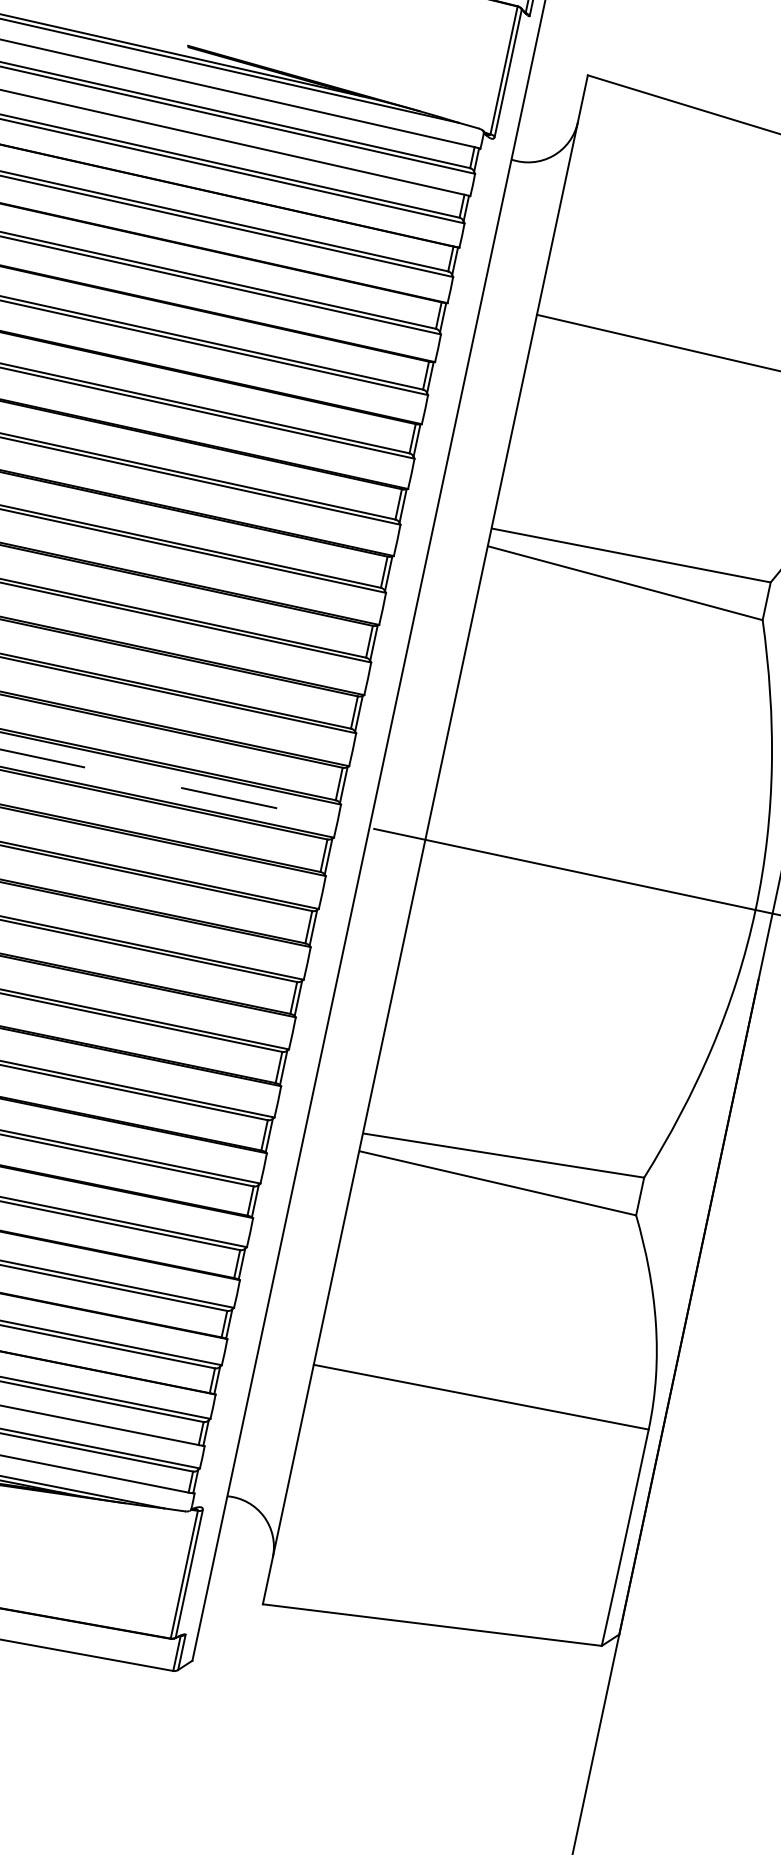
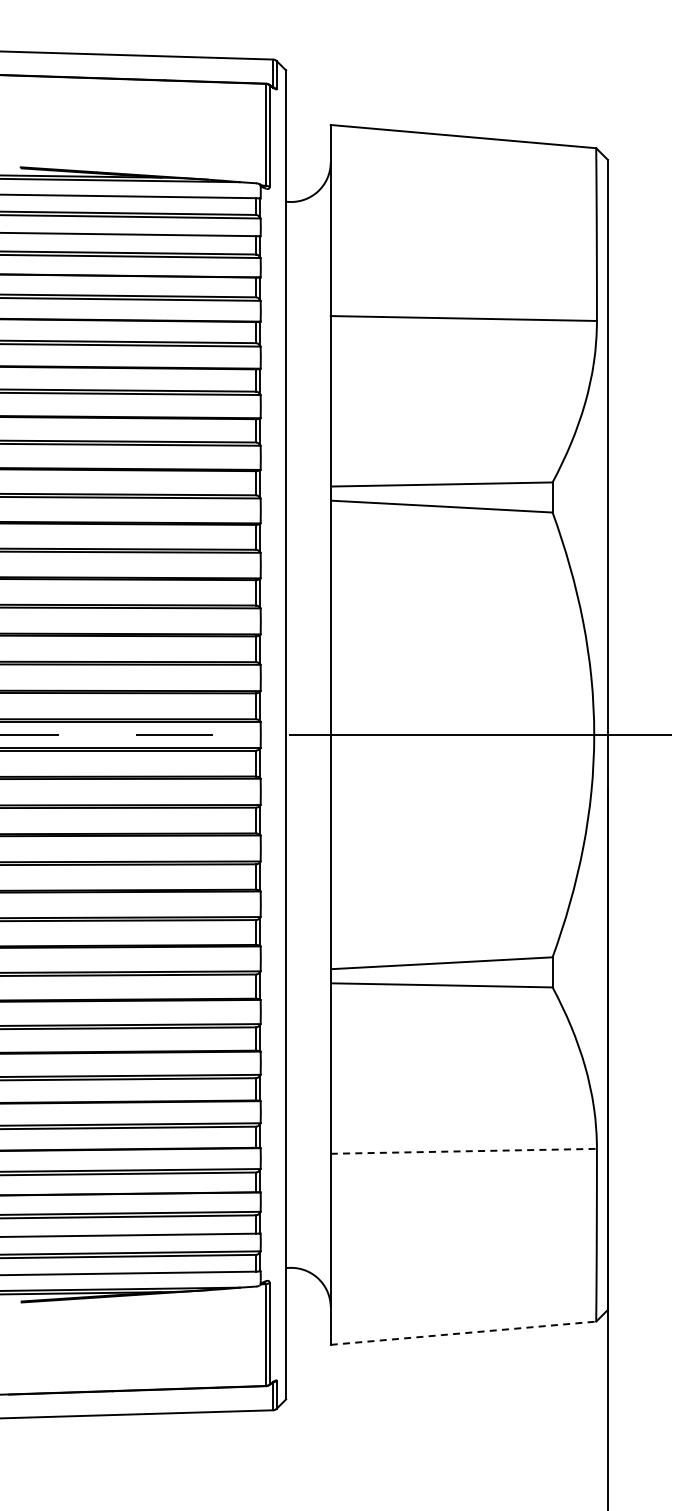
line: (482, 1397) -> (464, 1151), solid -> dashed
line: (432, 1625) -> (463, 1333), solid -> dashed

